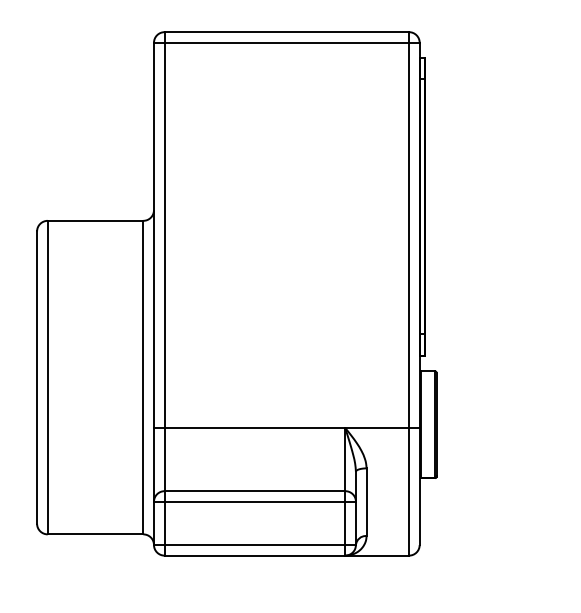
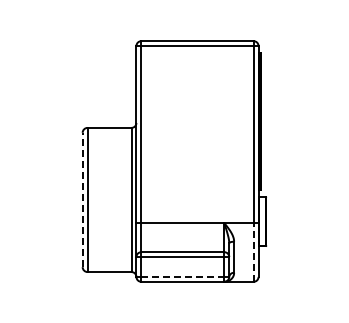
line: (36, 376) -> (82, 199), solid -> dashed
line: (408, 491) -> (253, 252), solid -> dashed
line: (254, 544) -> (182, 276), solid -> dashed

